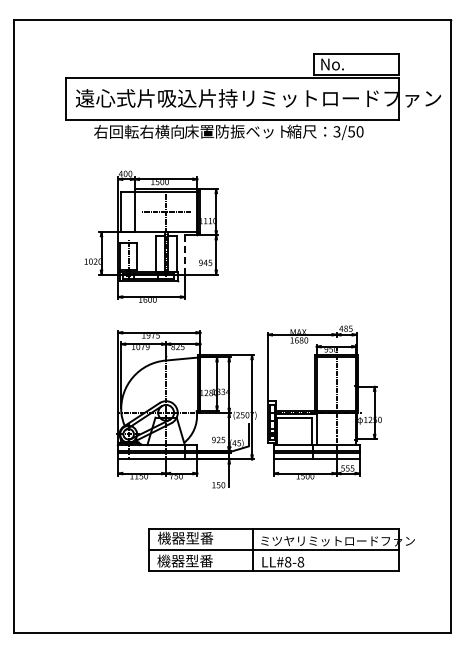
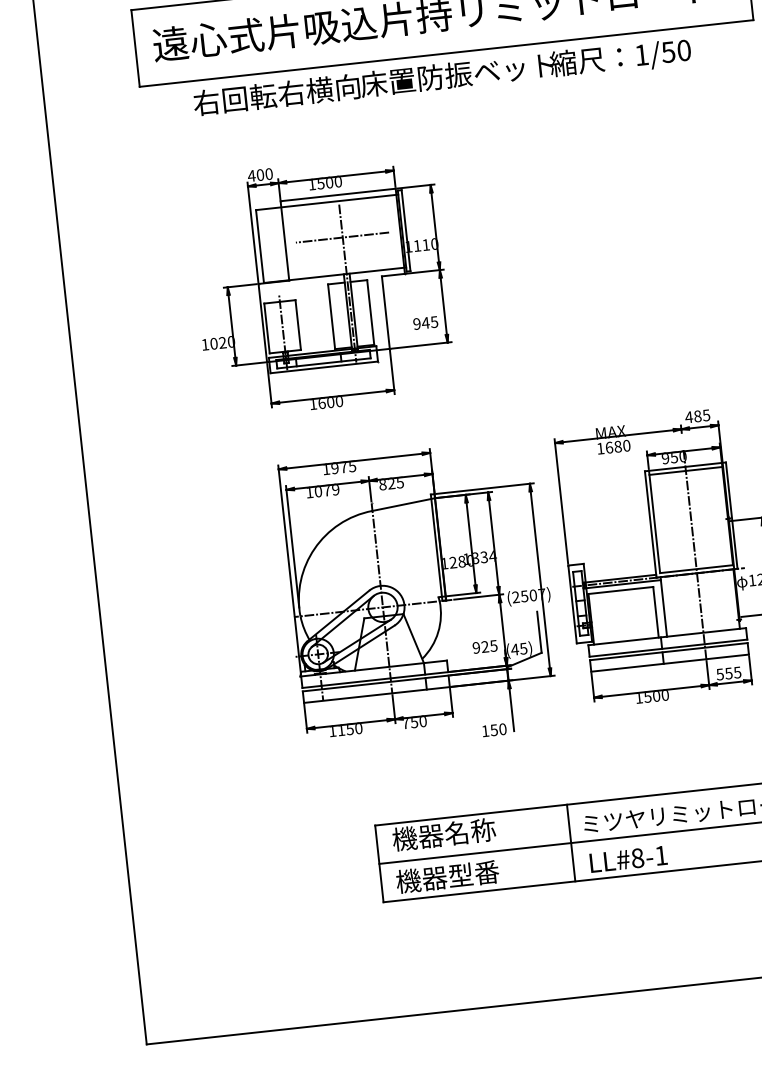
text: (336, 131) -> (640, 54), 3/50 -> 1/50
line: (184, 254) -> (385, 311), dashed -> solid
text: (199, 537) -> (469, 830), 機器型番 -> 機器名称
text: (300, 561) -> (660, 854), LL#8-8 -> LL#8-1

